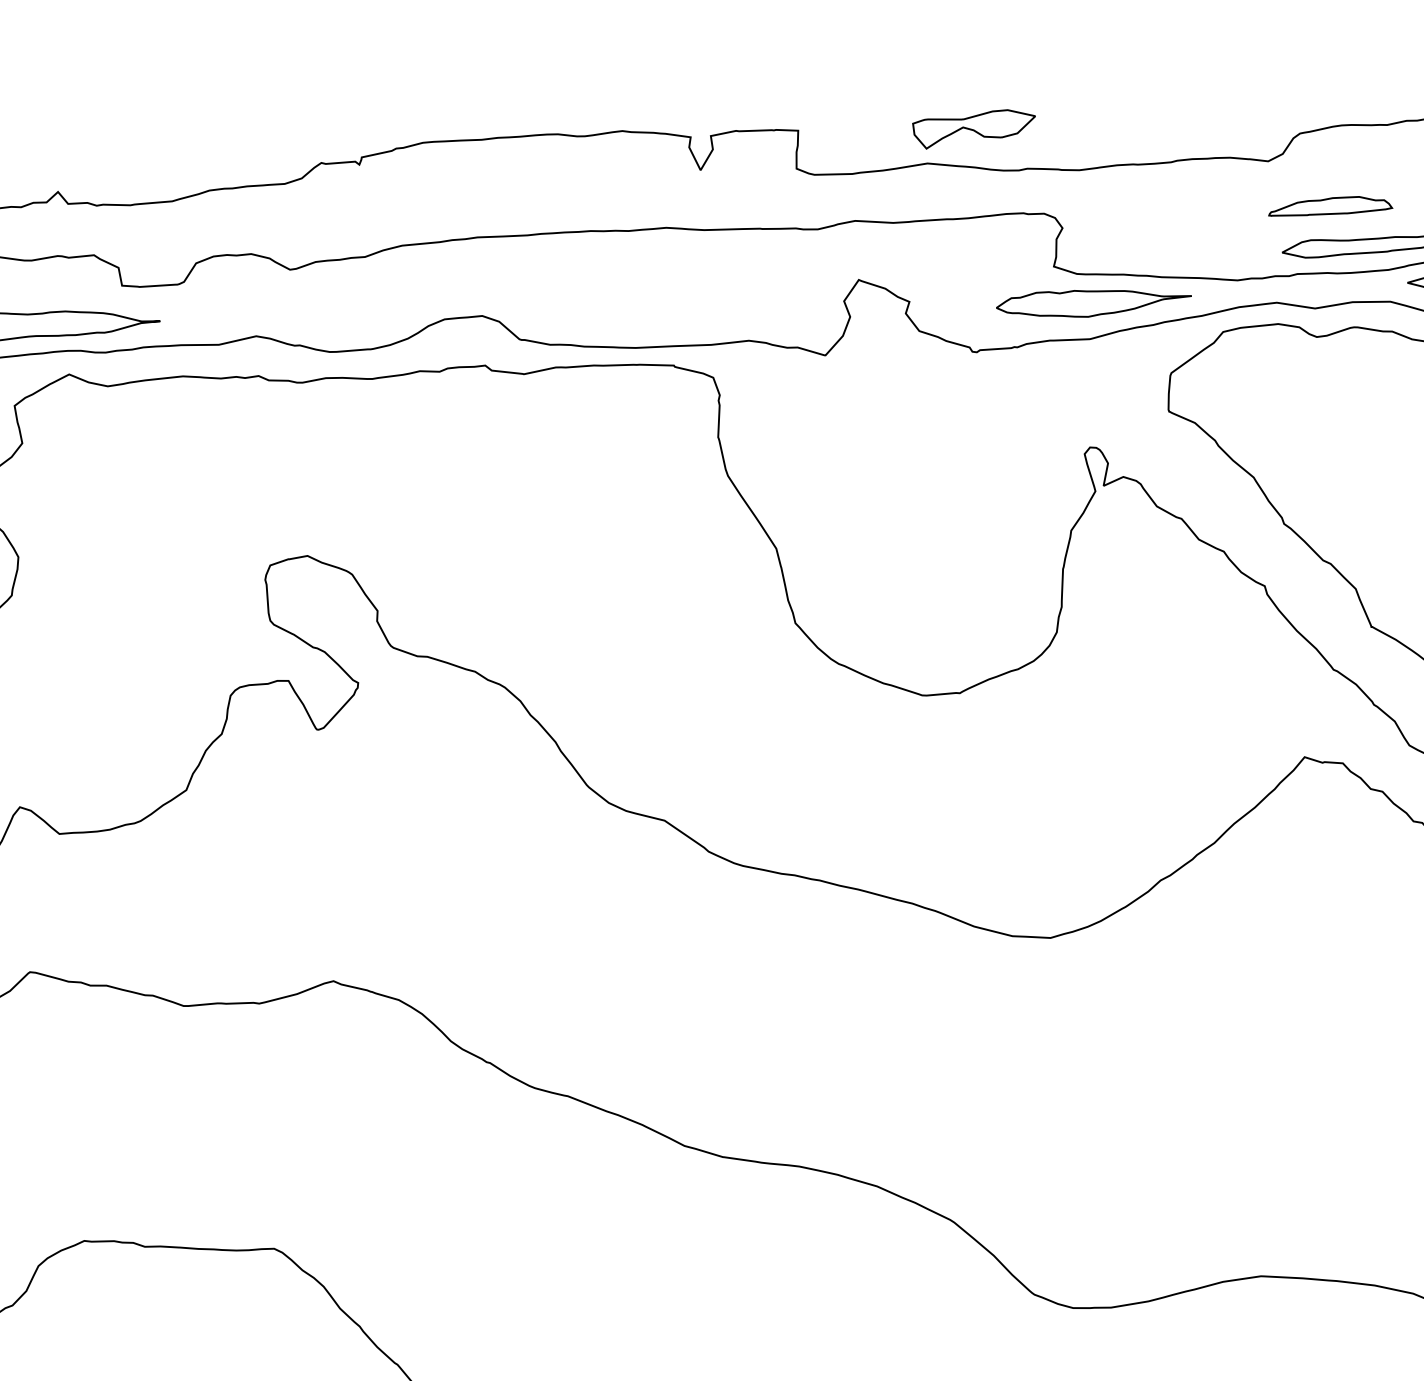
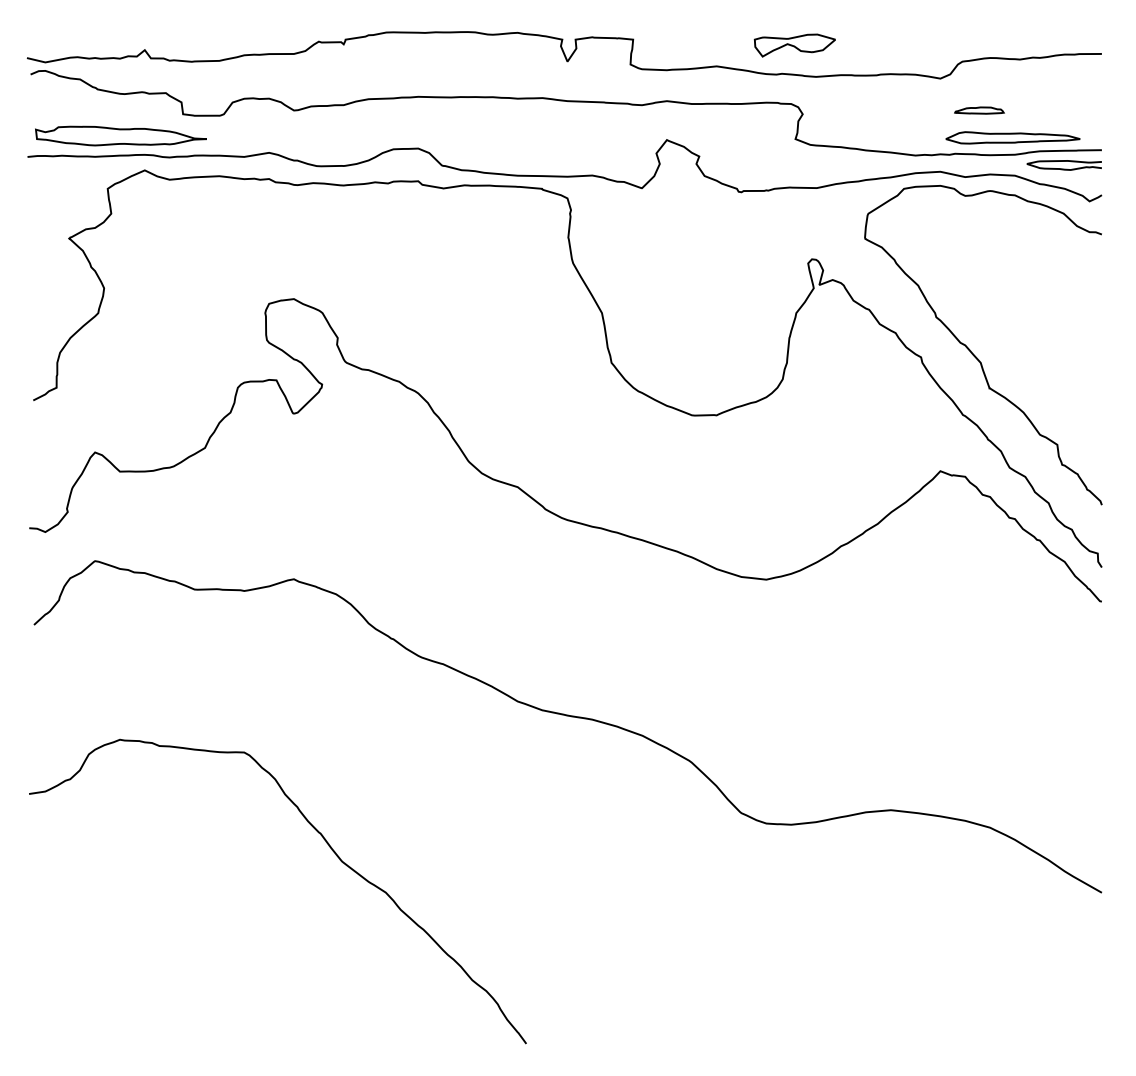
part: (973, 128) -> (794, 45), moved
part: (1330, 206) -> (979, 110), size x0.6
part: (1092, 302) -> (819, 164), removed

